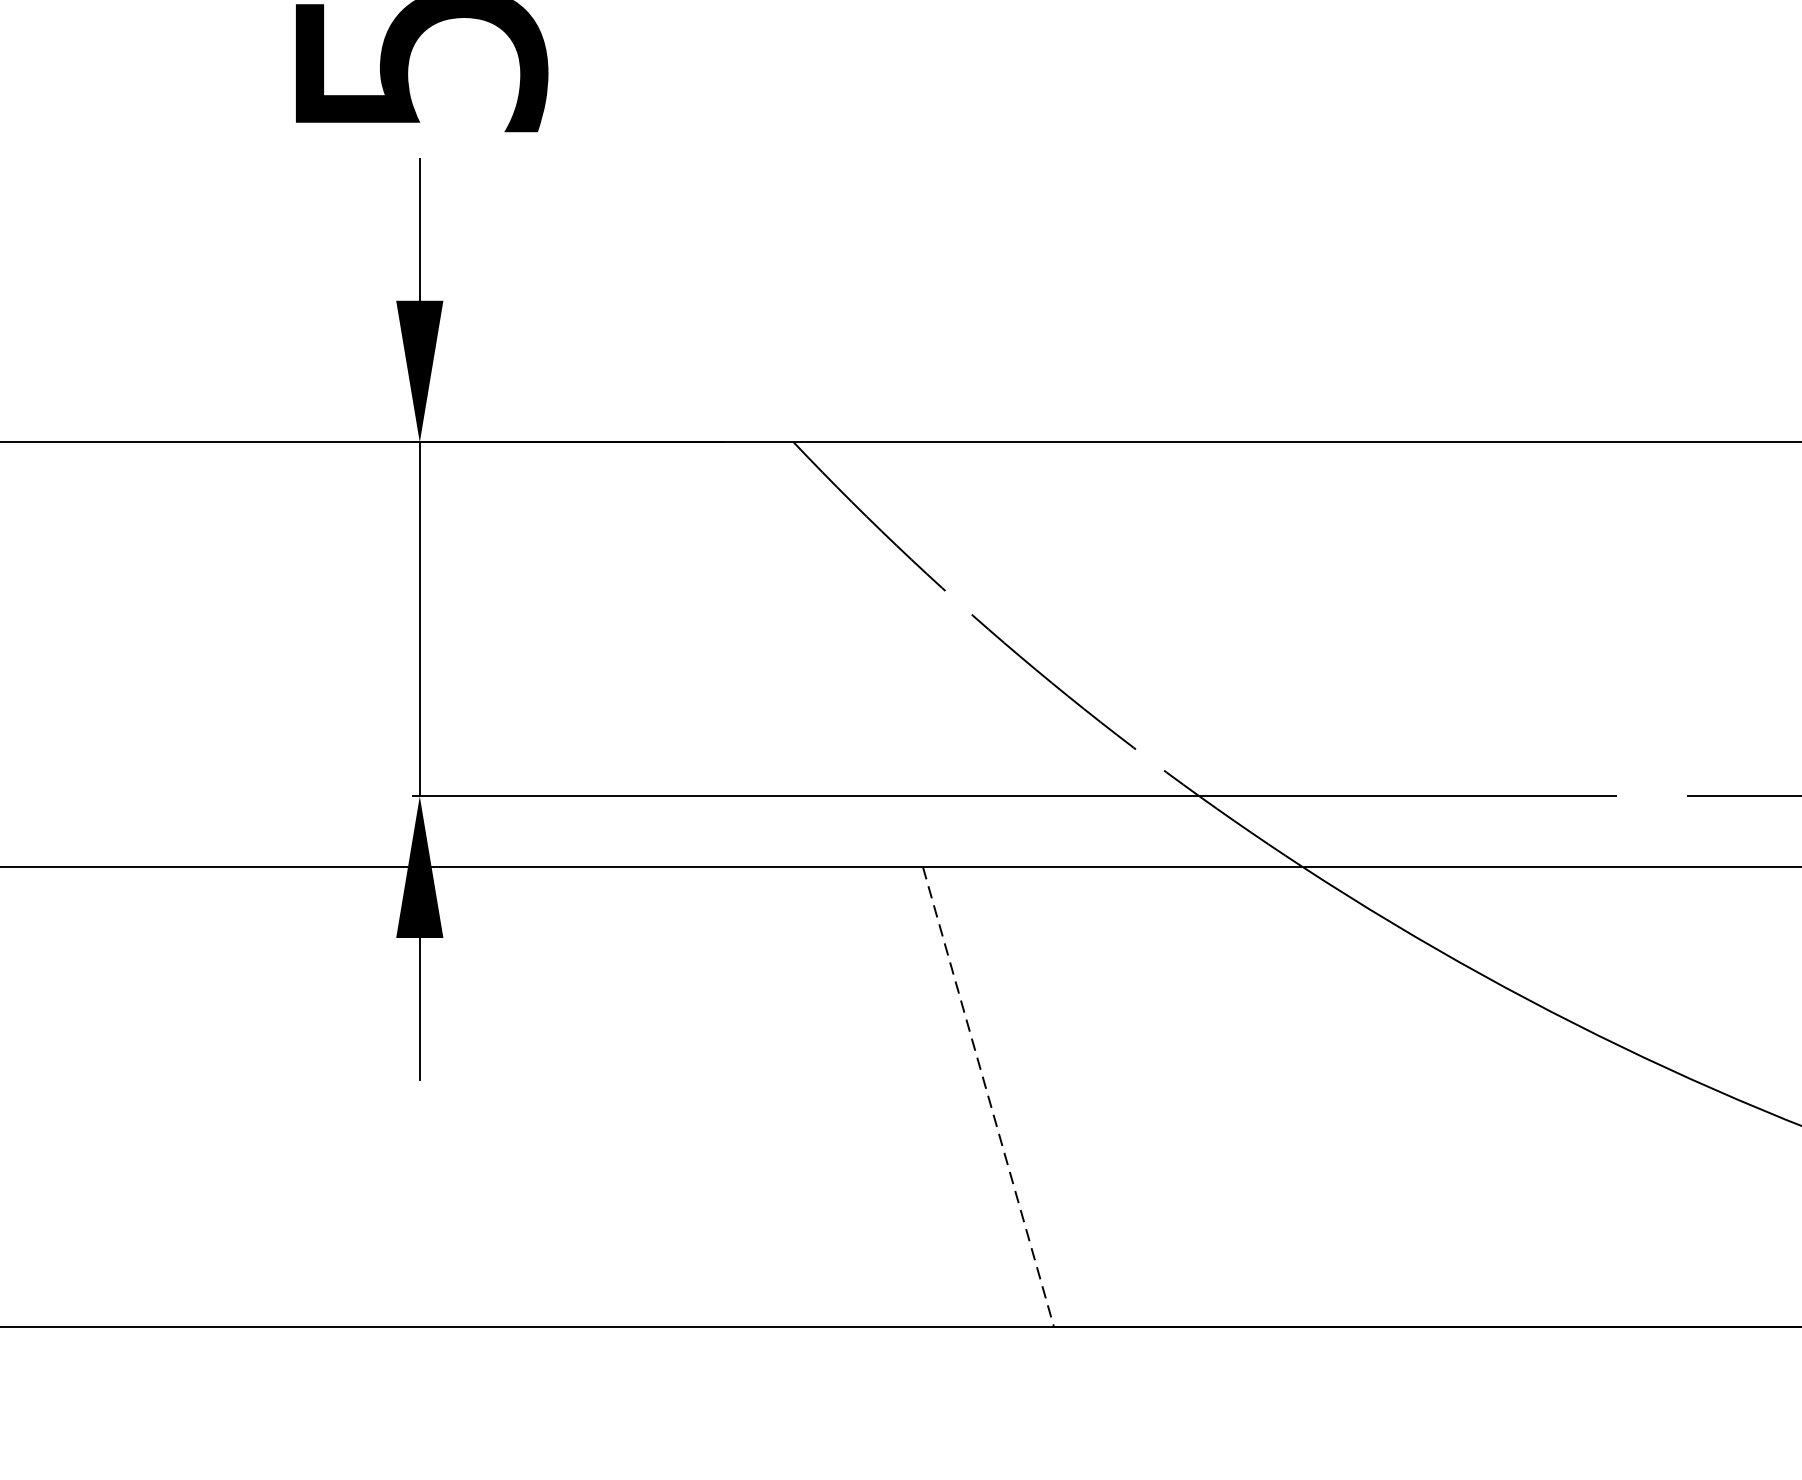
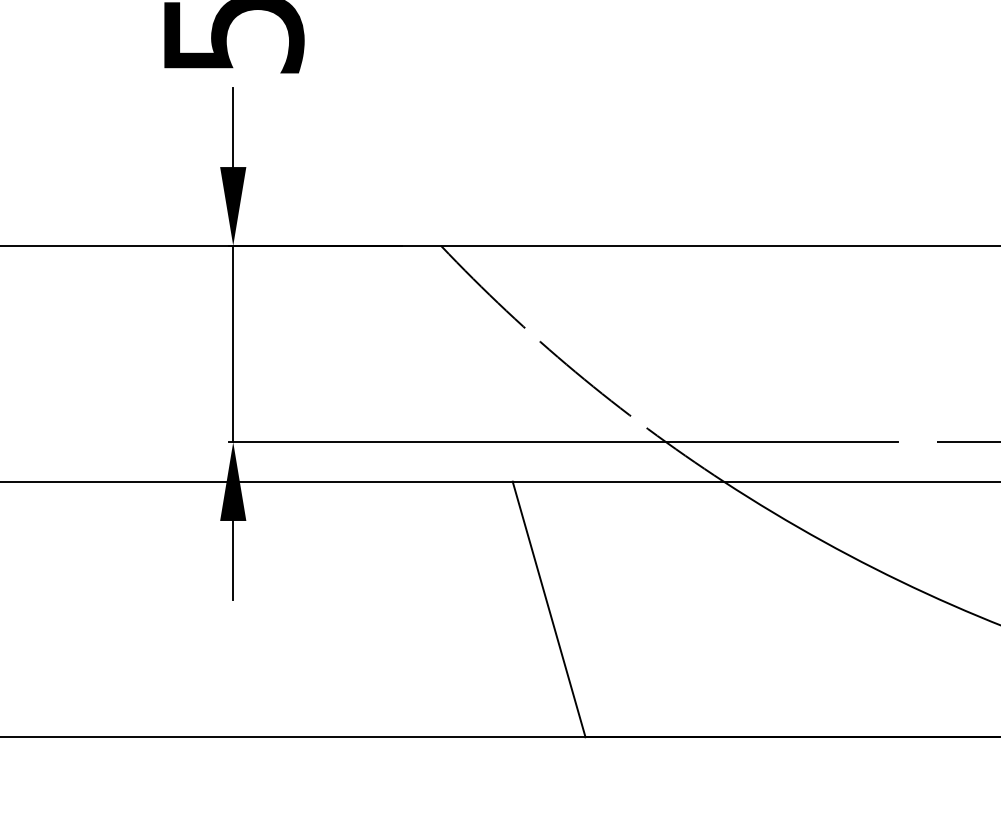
line: (989, 1097) -> (549, 609), dashed -> solid

